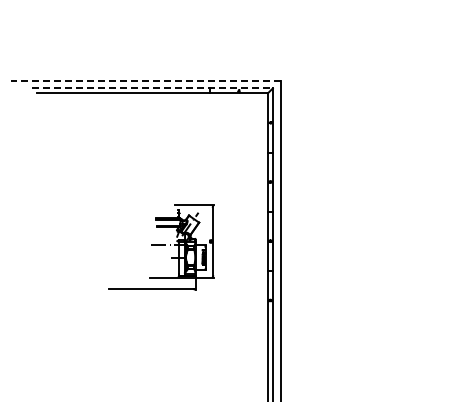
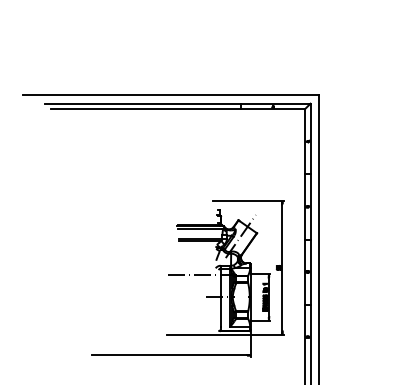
line: (145, 80) -> (170, 95), dashed -> solid
line: (152, 88) -> (178, 103), dashed -> solid
part: (161, 247) -> (187, 278), size x1.67

